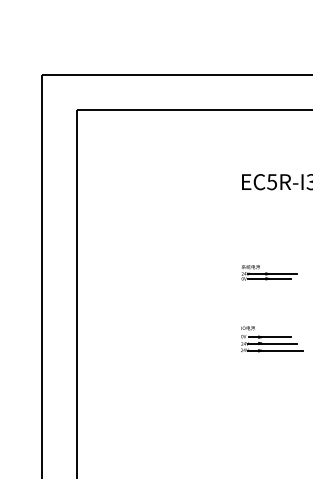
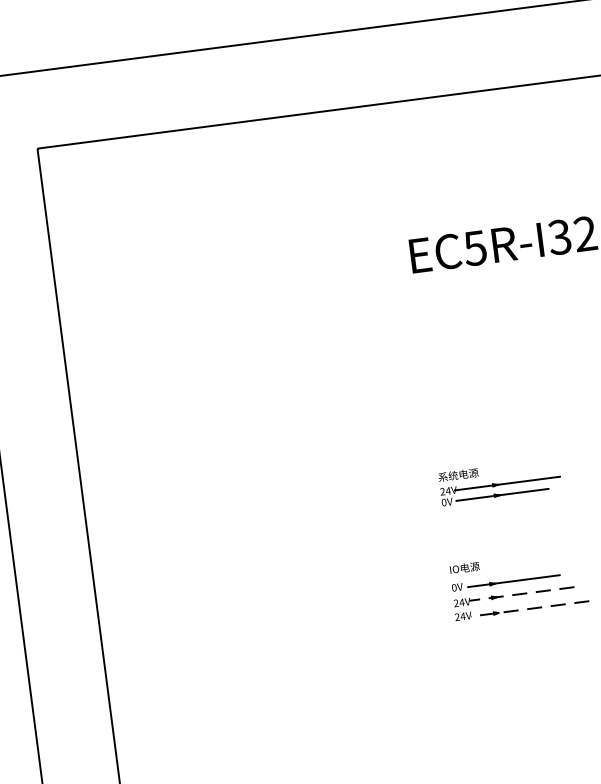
part: (269, 272) -> (499, 481), moved
line: (272, 343) -> (520, 594), solid -> dashed
line: (275, 350) -> (529, 608), solid -> dashed

